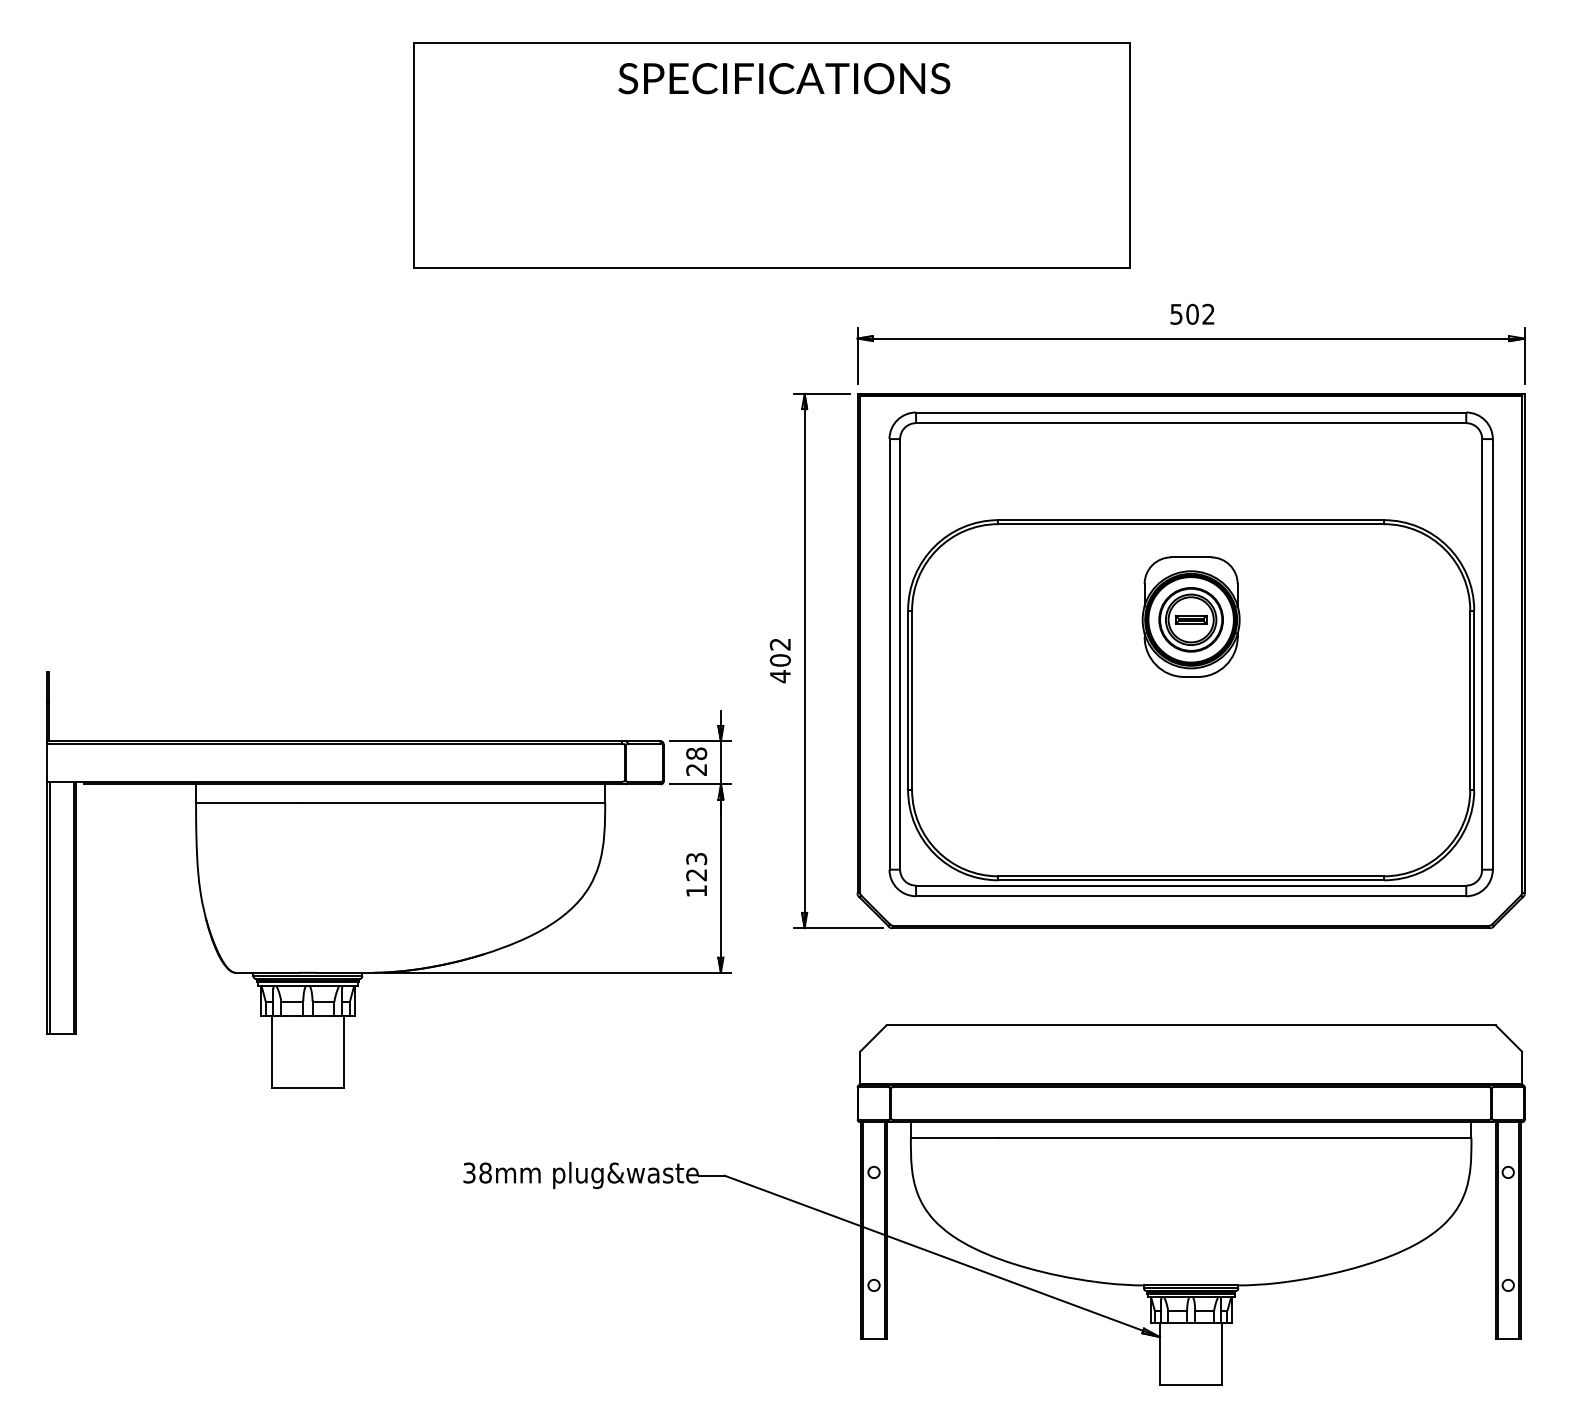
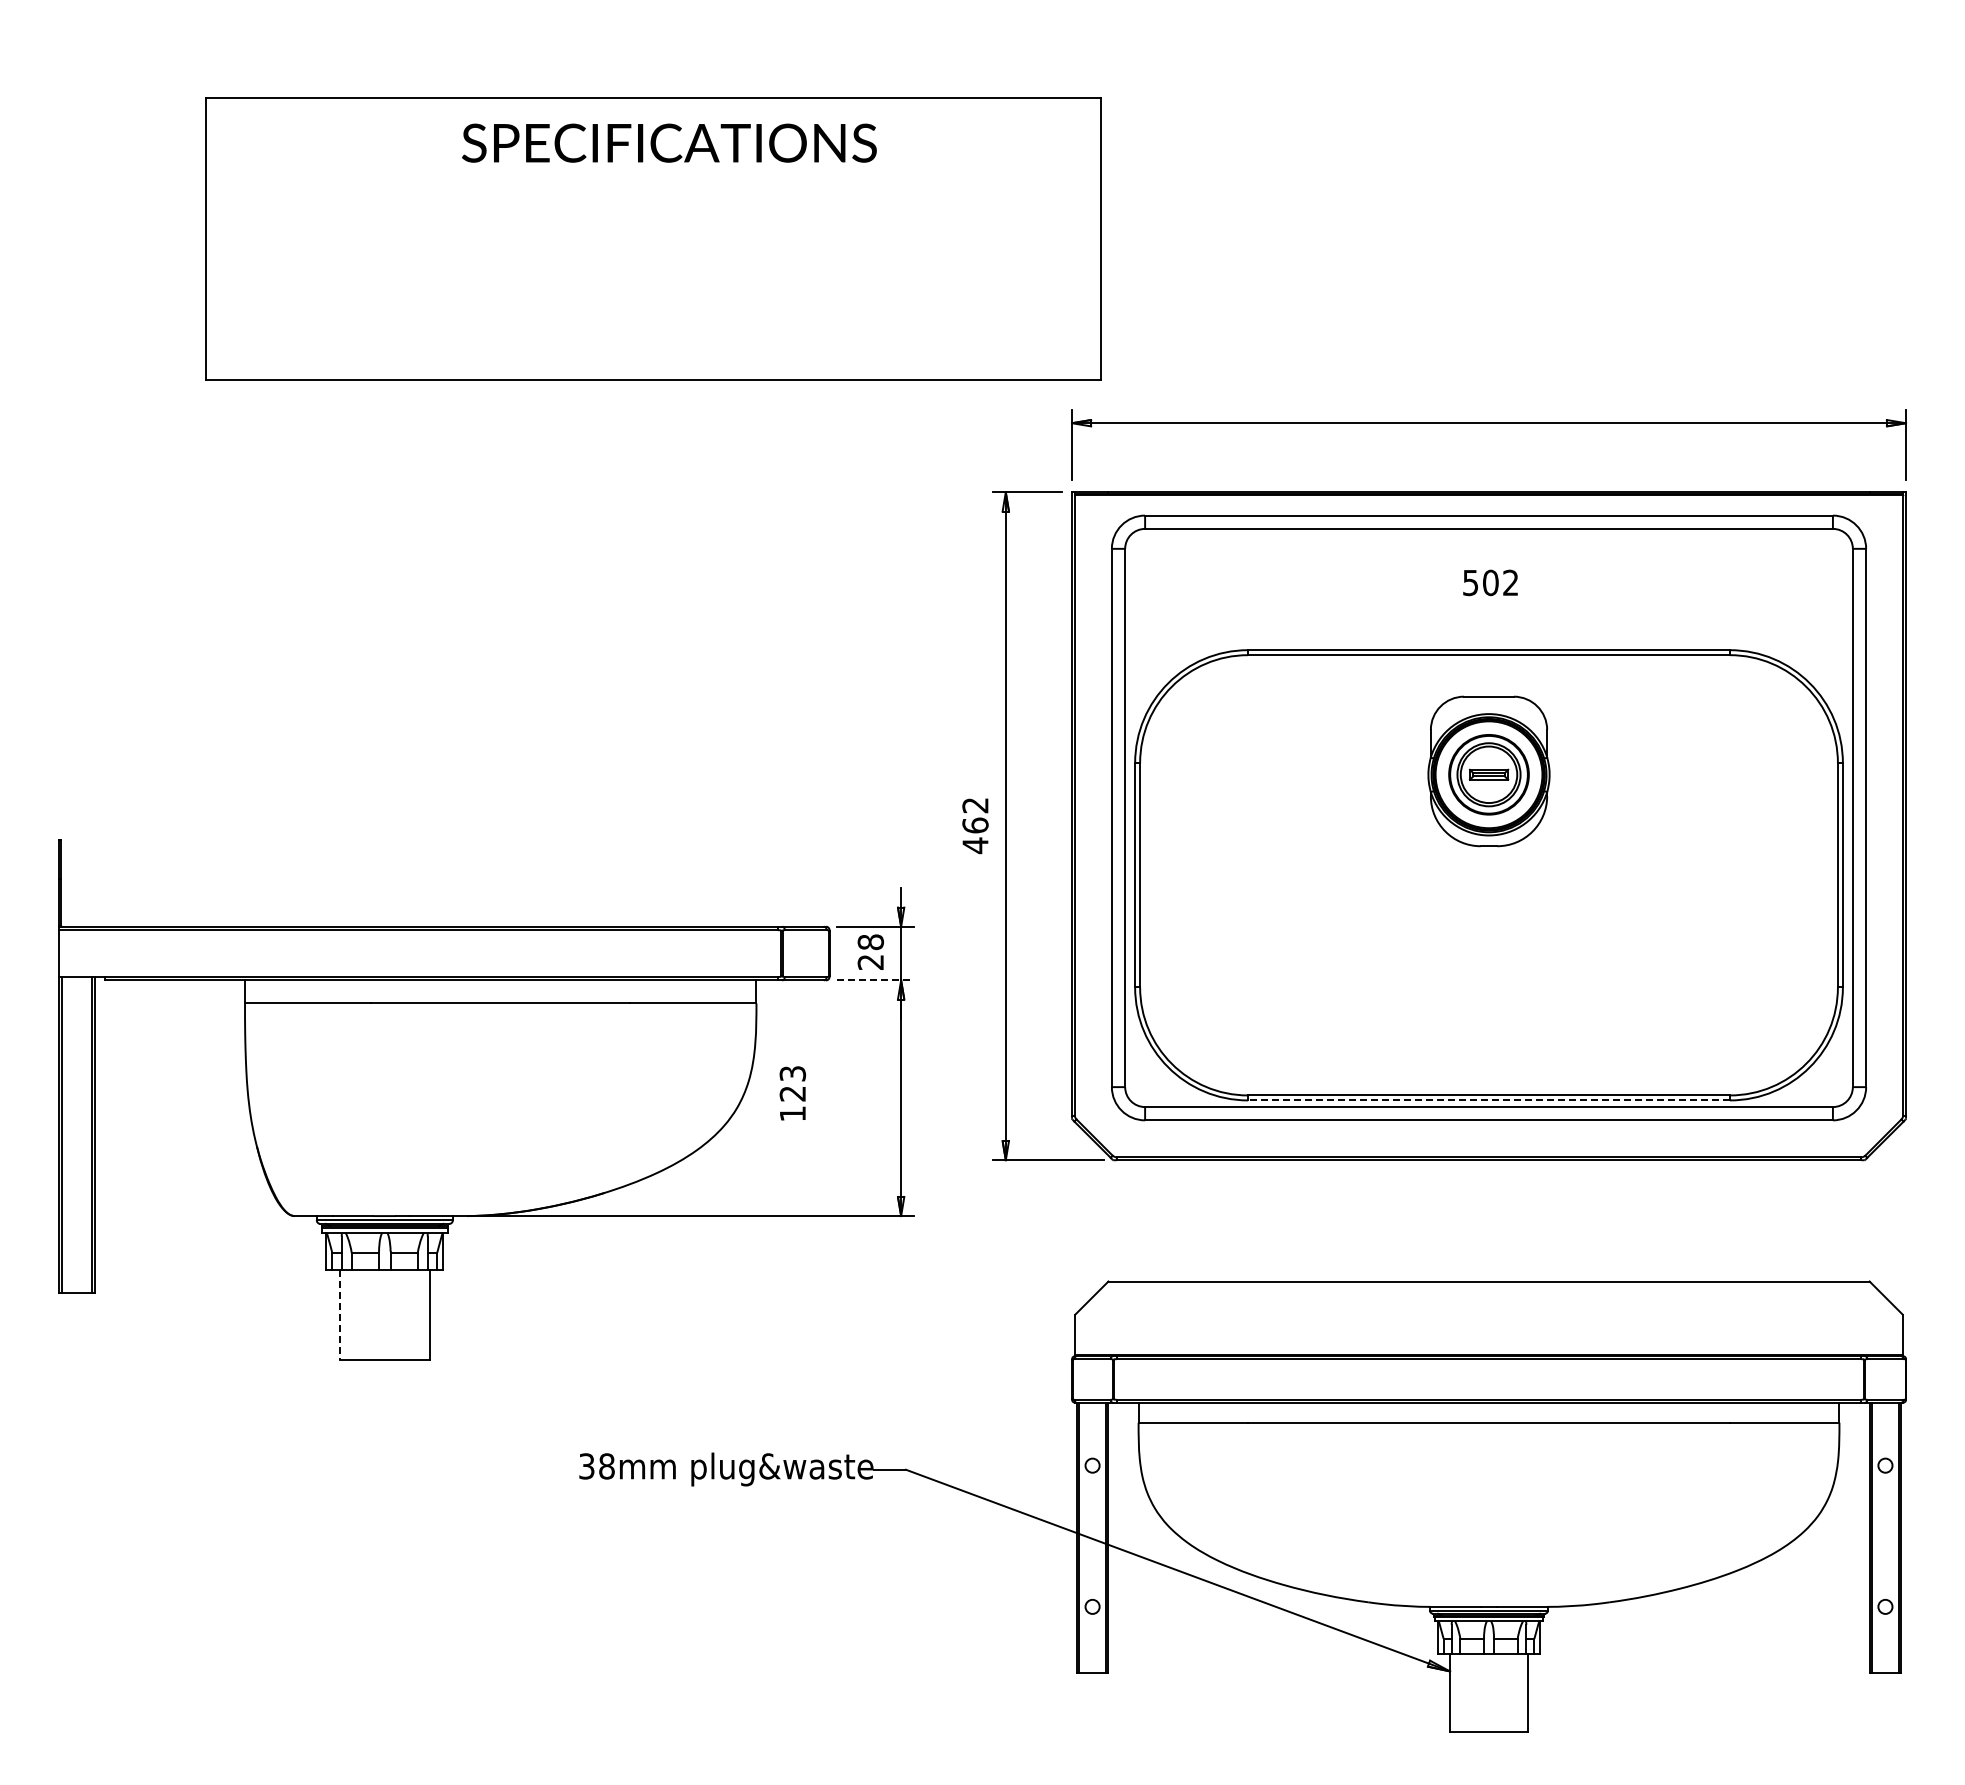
part: (771, 154) -> (653, 238), moved
text: (1192, 314) -> (1490, 582), moved
text: (780, 660) -> (975, 825), 402 -> 462
line: (700, 784) -> (875, 980), solid -> dashed
text: (696, 874) -> (792, 1093), moved
line: (1191, 880) -> (1489, 1100), solid -> dashed
line: (271, 1052) -> (339, 1315), solid -> dashed

